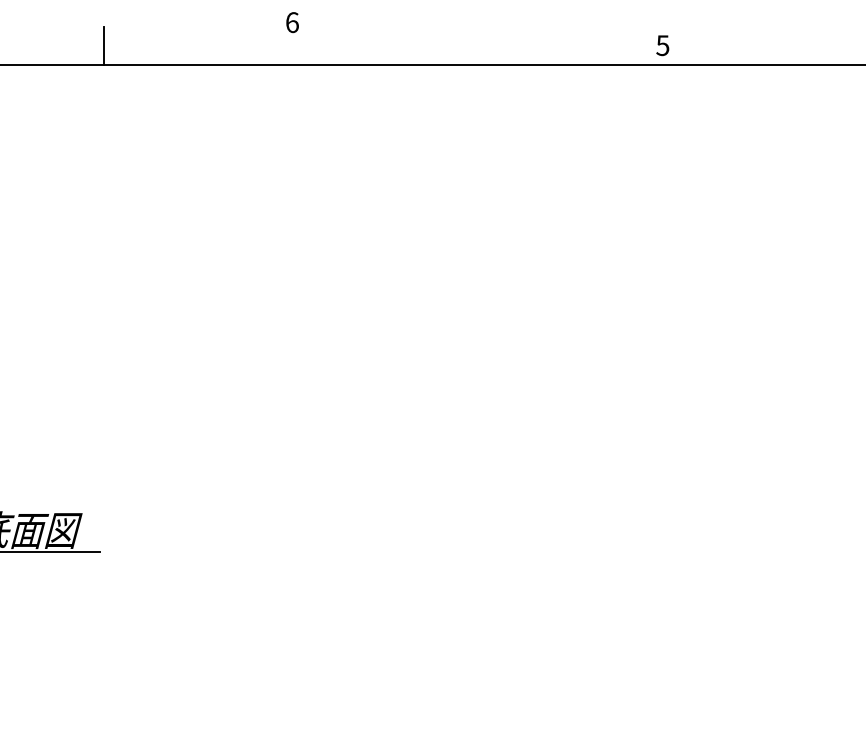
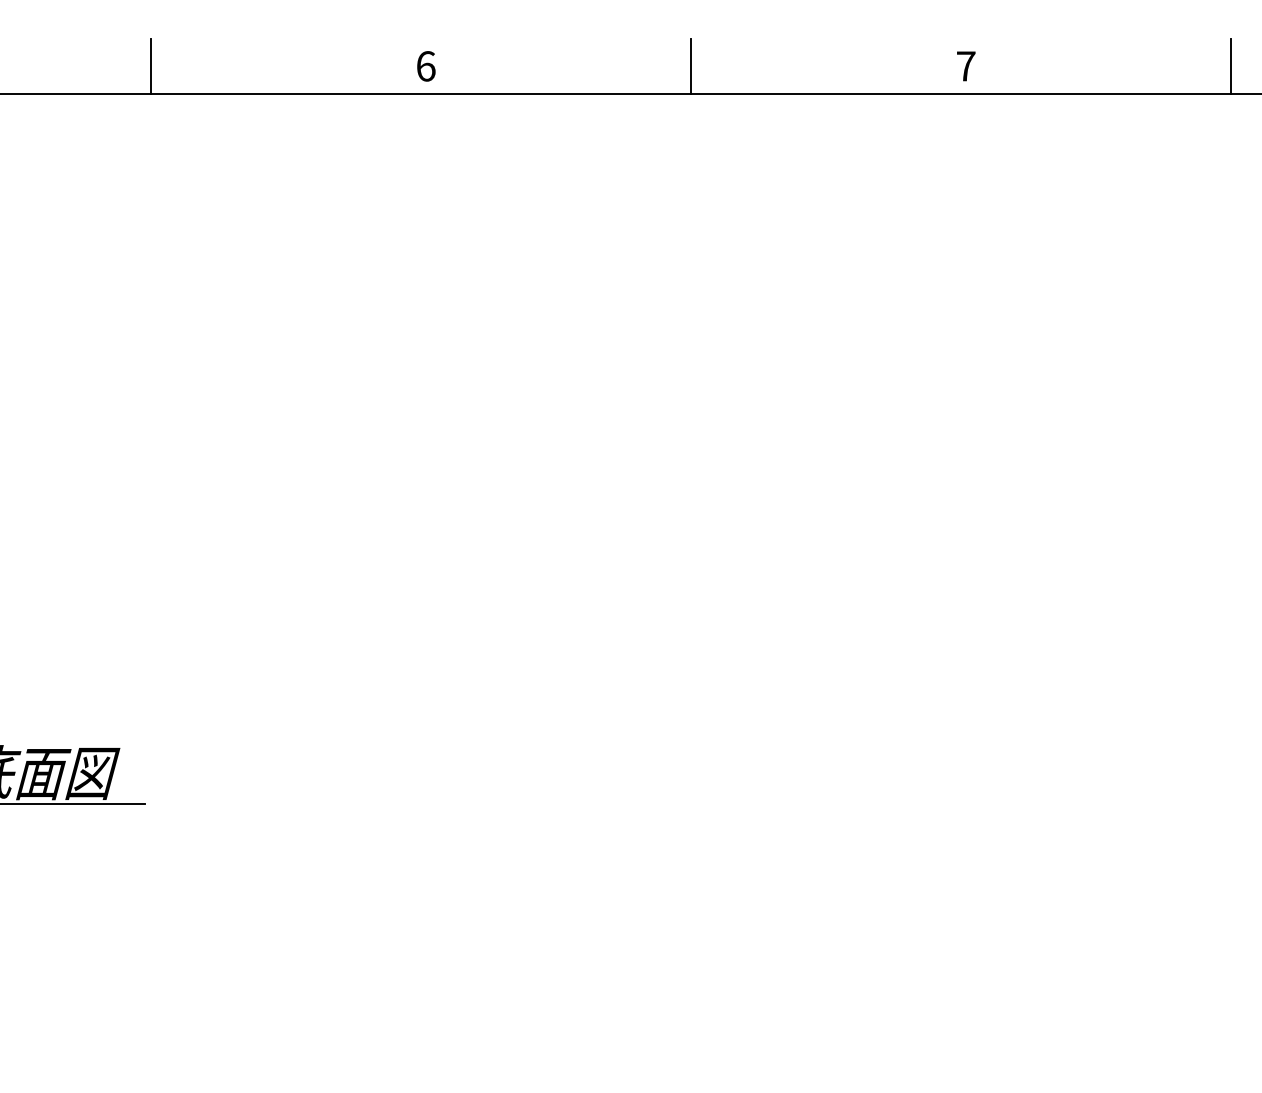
text: (292, 22) -> (426, 66), moved
line: (474, 45) -> (691, 66), added
text: (662, 45) -> (965, 66), 5 -> 7
line: (844, 45) -> (1230, 66), added

